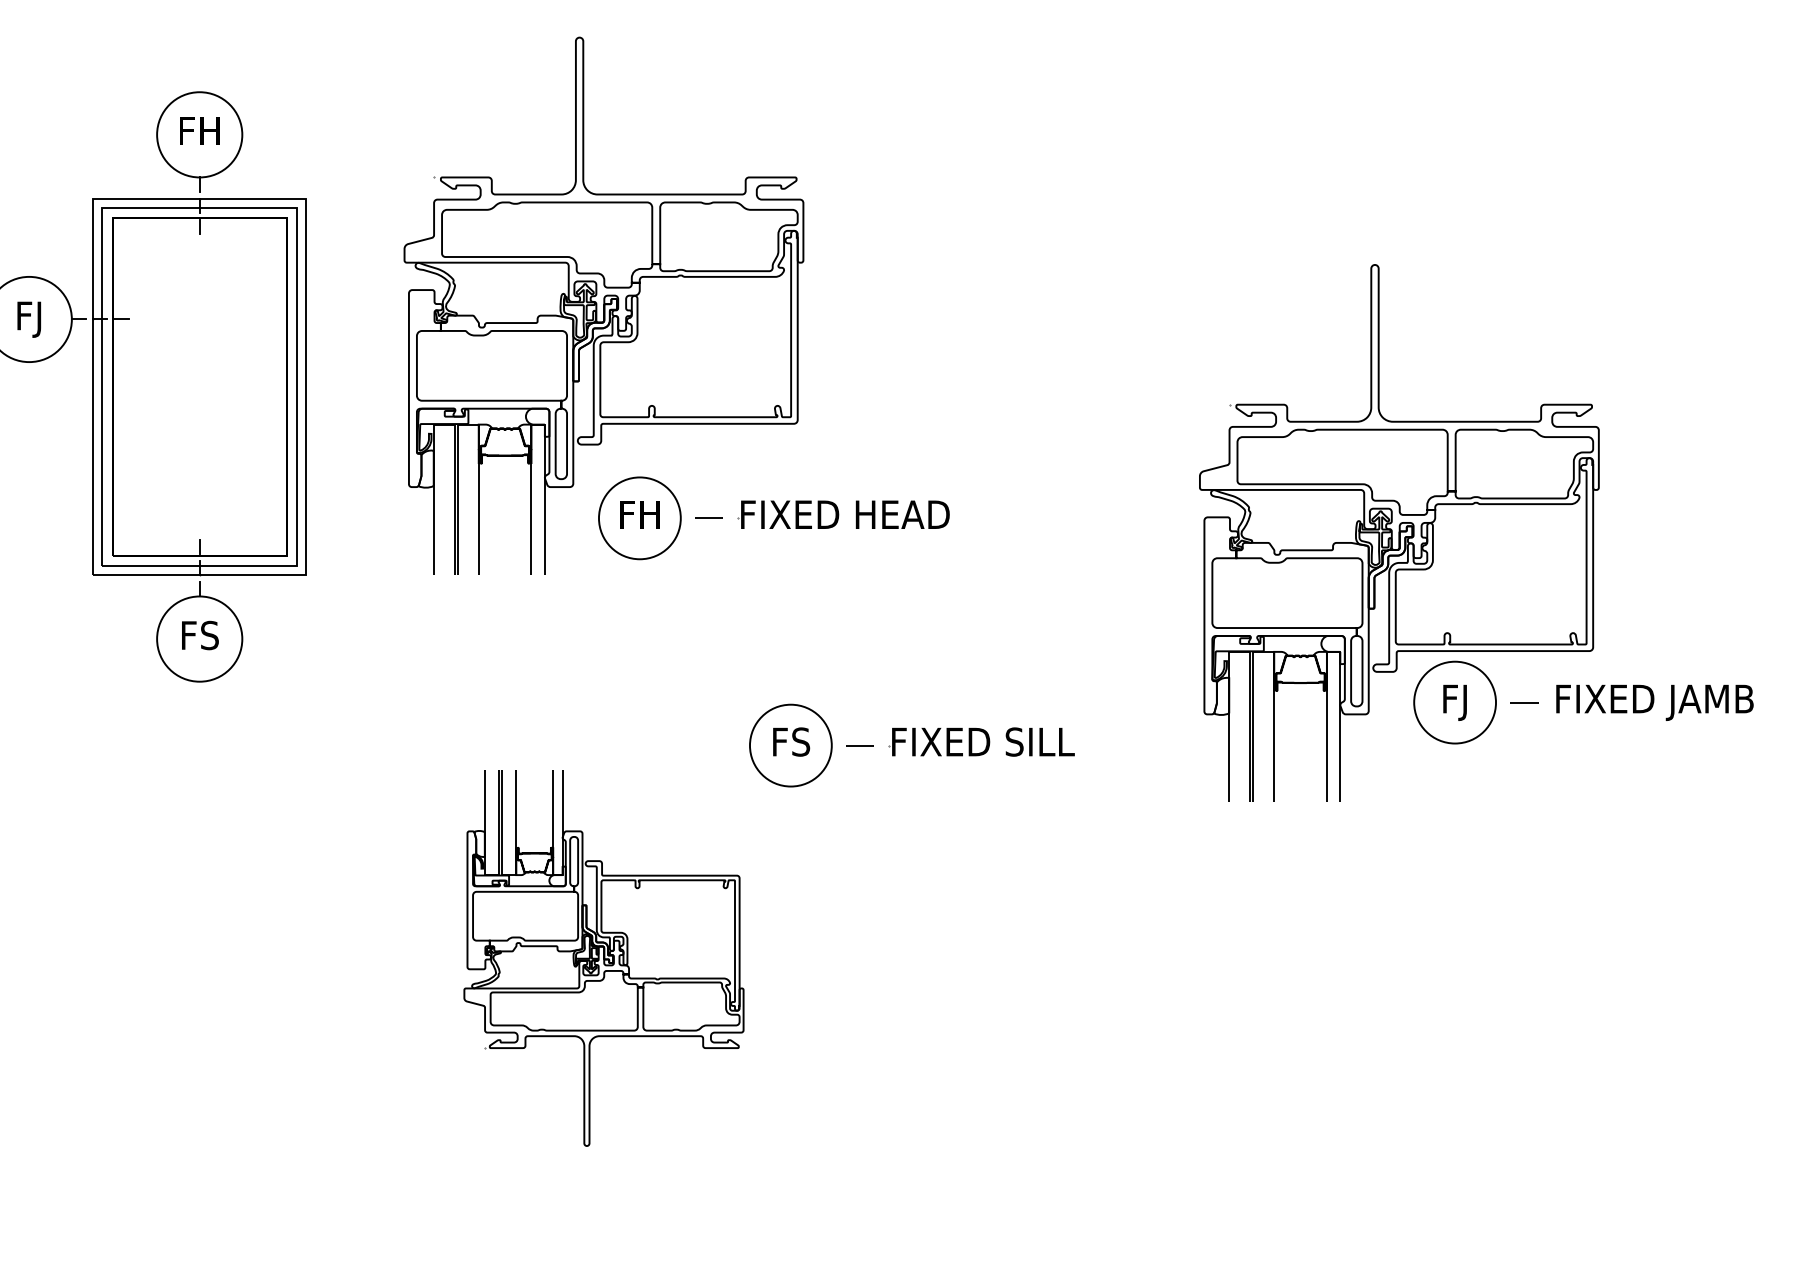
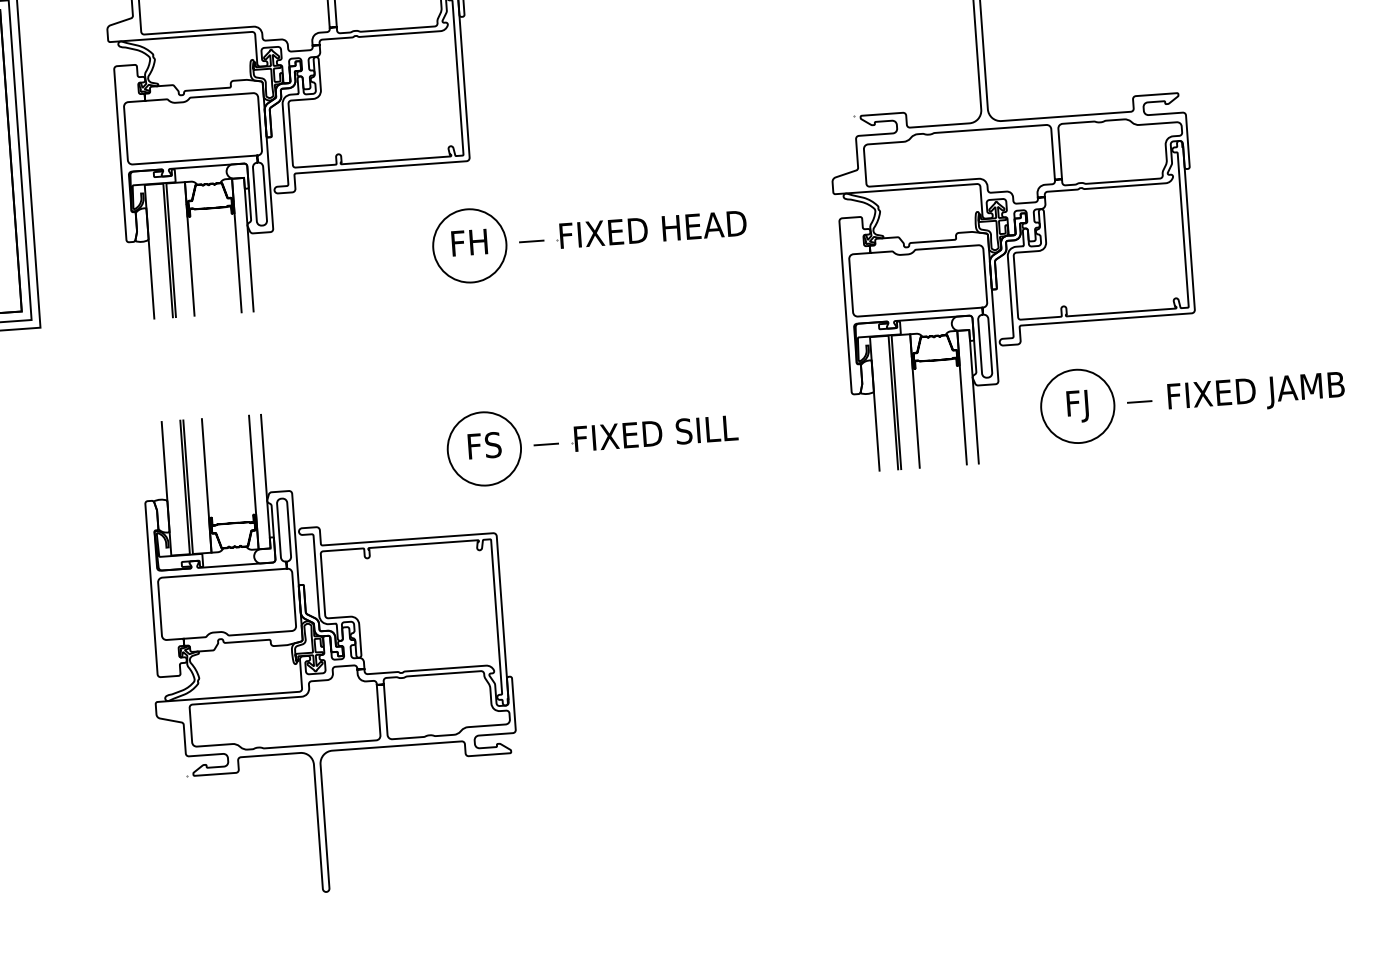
part: (773, 518) -> (589, 237), moved
part: (1583, 702) -> (1192, 398), moved
part: (603, 958) -> (330, 651), size x1.43

